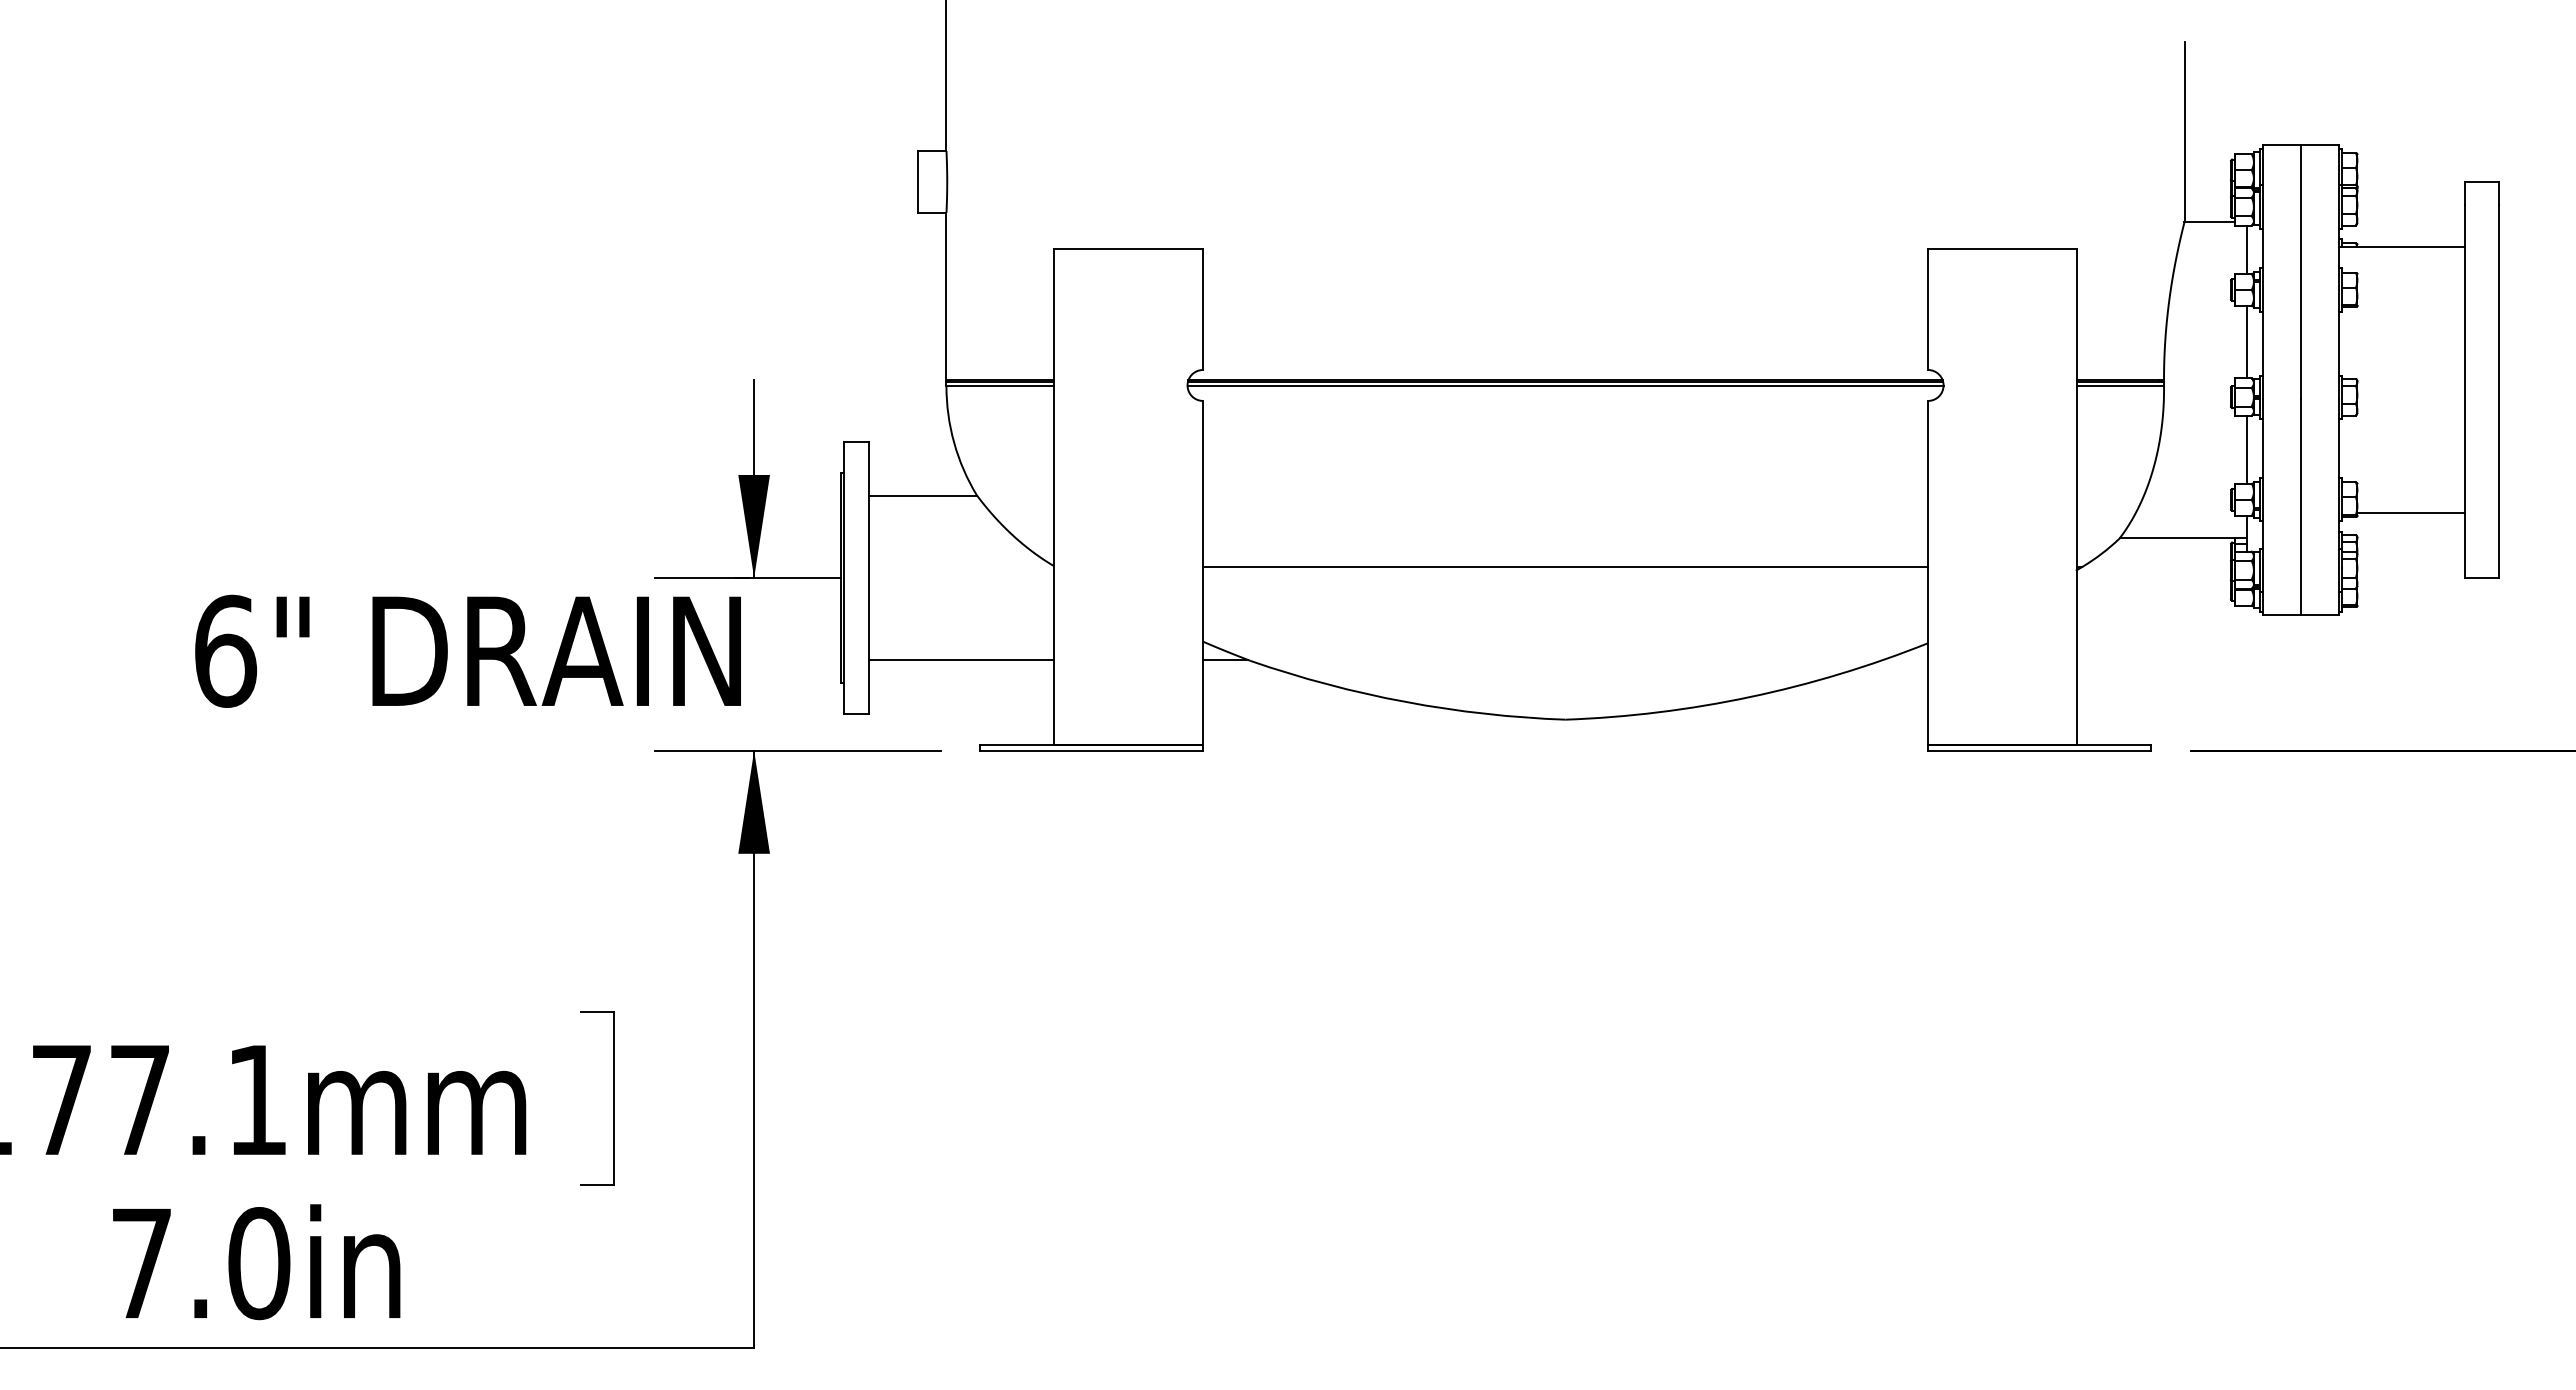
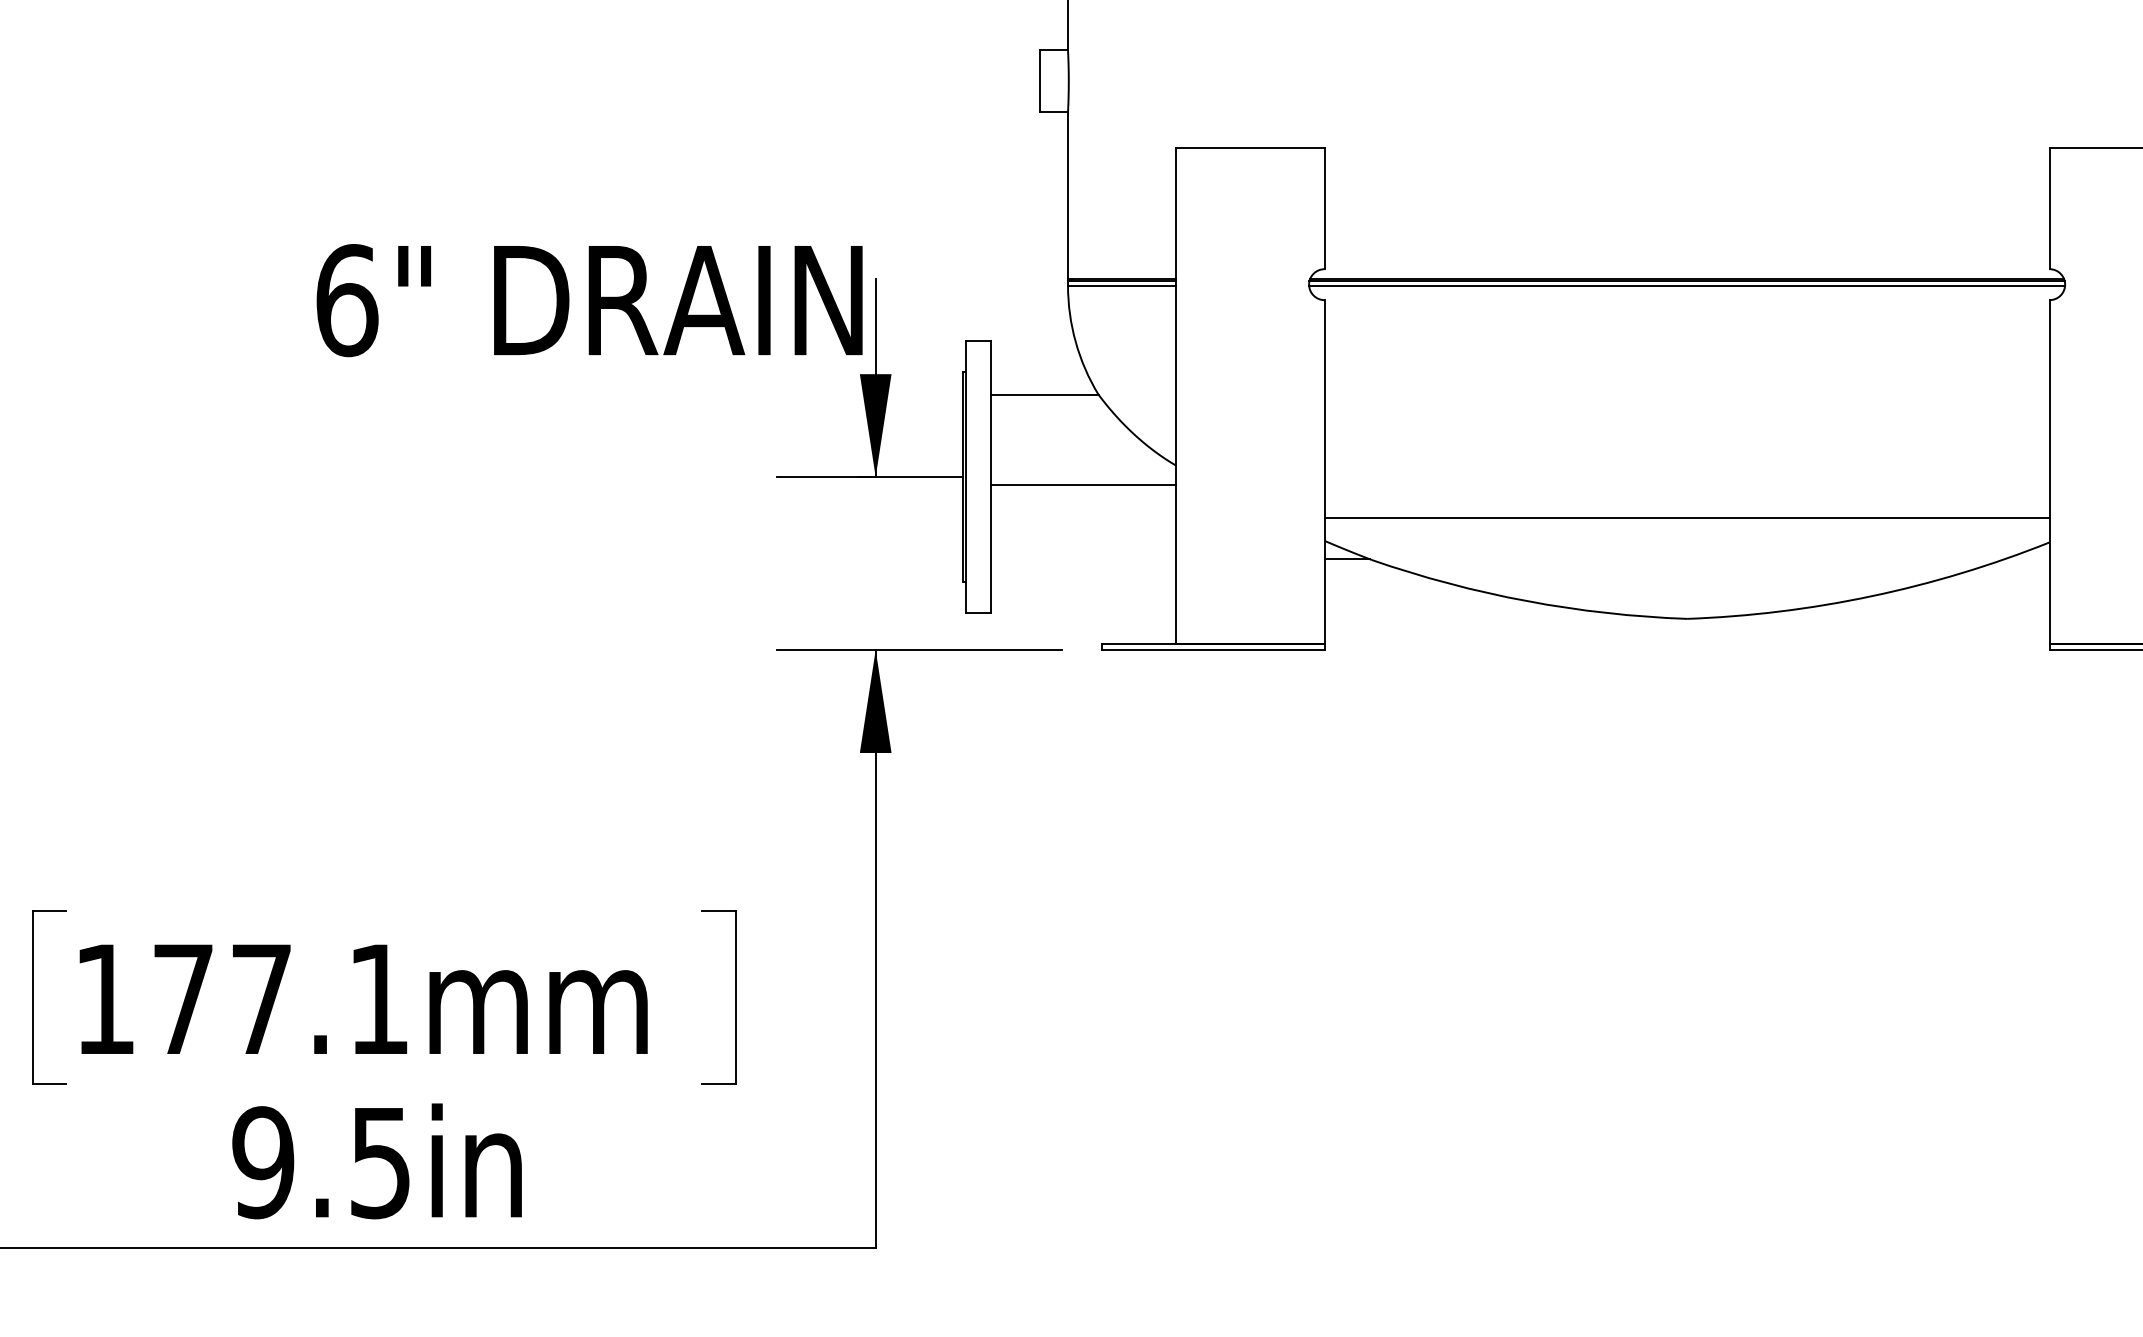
line: (1565, 567) -> (1687, 518), moved
text: (467, 650) -> (589, 299), moved
line: (961, 660) -> (1083, 485), moved
text: (200, 1263) -> (322, 1162), 7.0in -> 9.5in

